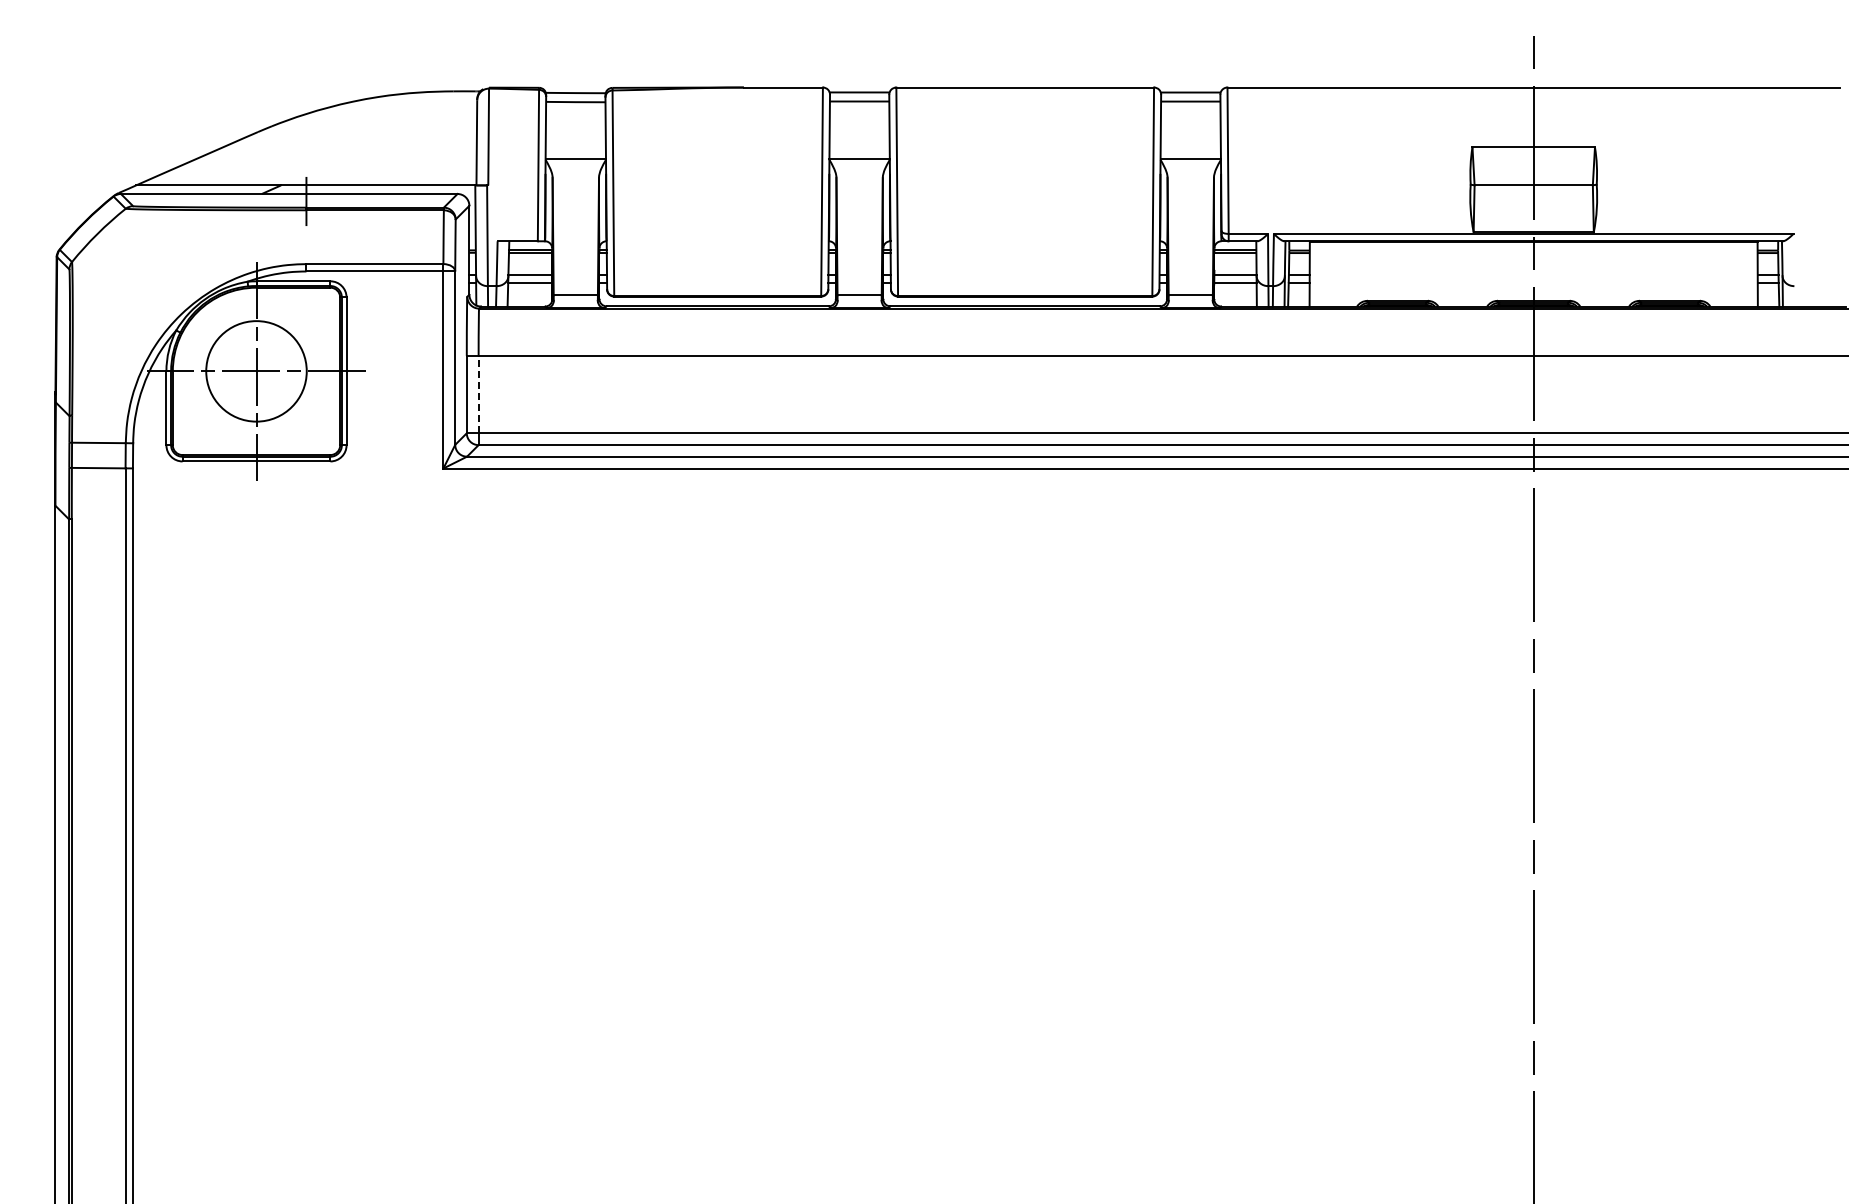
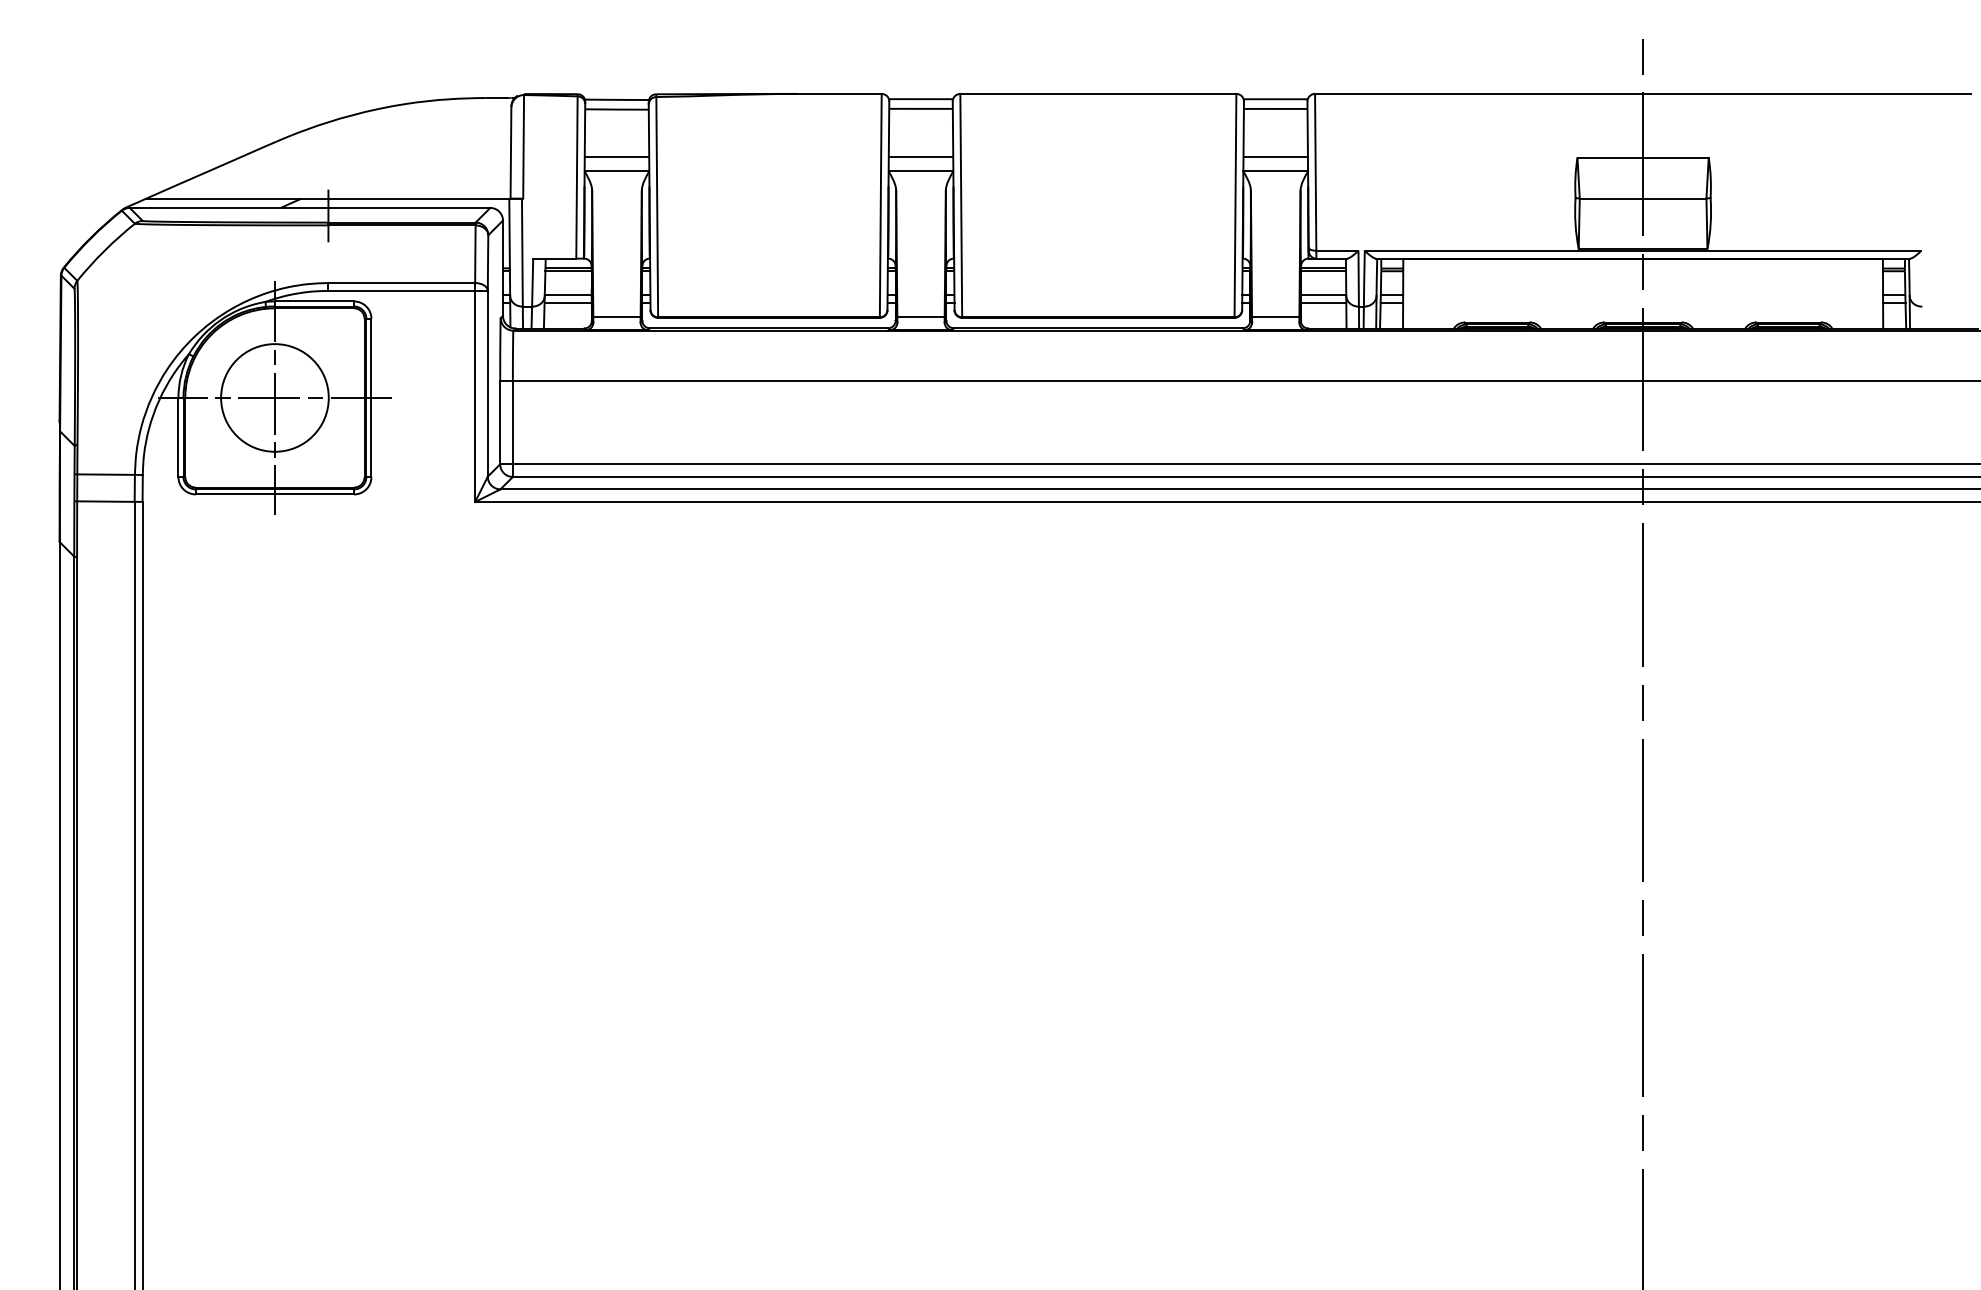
line: (575, 146) -> (616, 157), added
line: (859, 146) -> (920, 157), added
line: (1190, 146) -> (1275, 157), added
line: (478, 394) -> (512, 422), dashed -> solid

